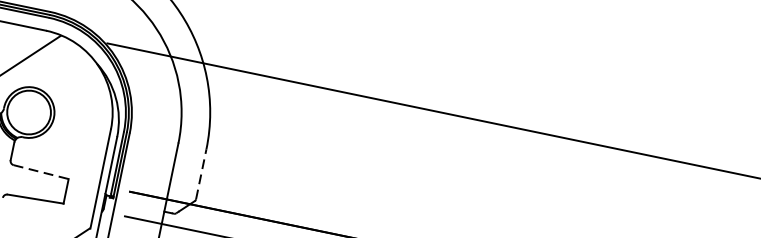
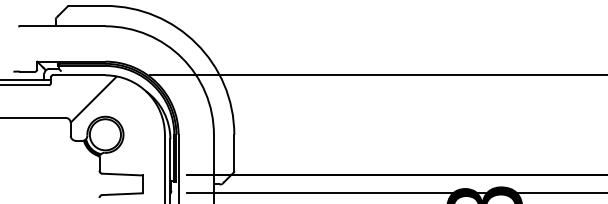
line: (41, 172) -> (122, 174), dashed -> solid
line: (201, 173) -> (234, 152), dashed -> solid

